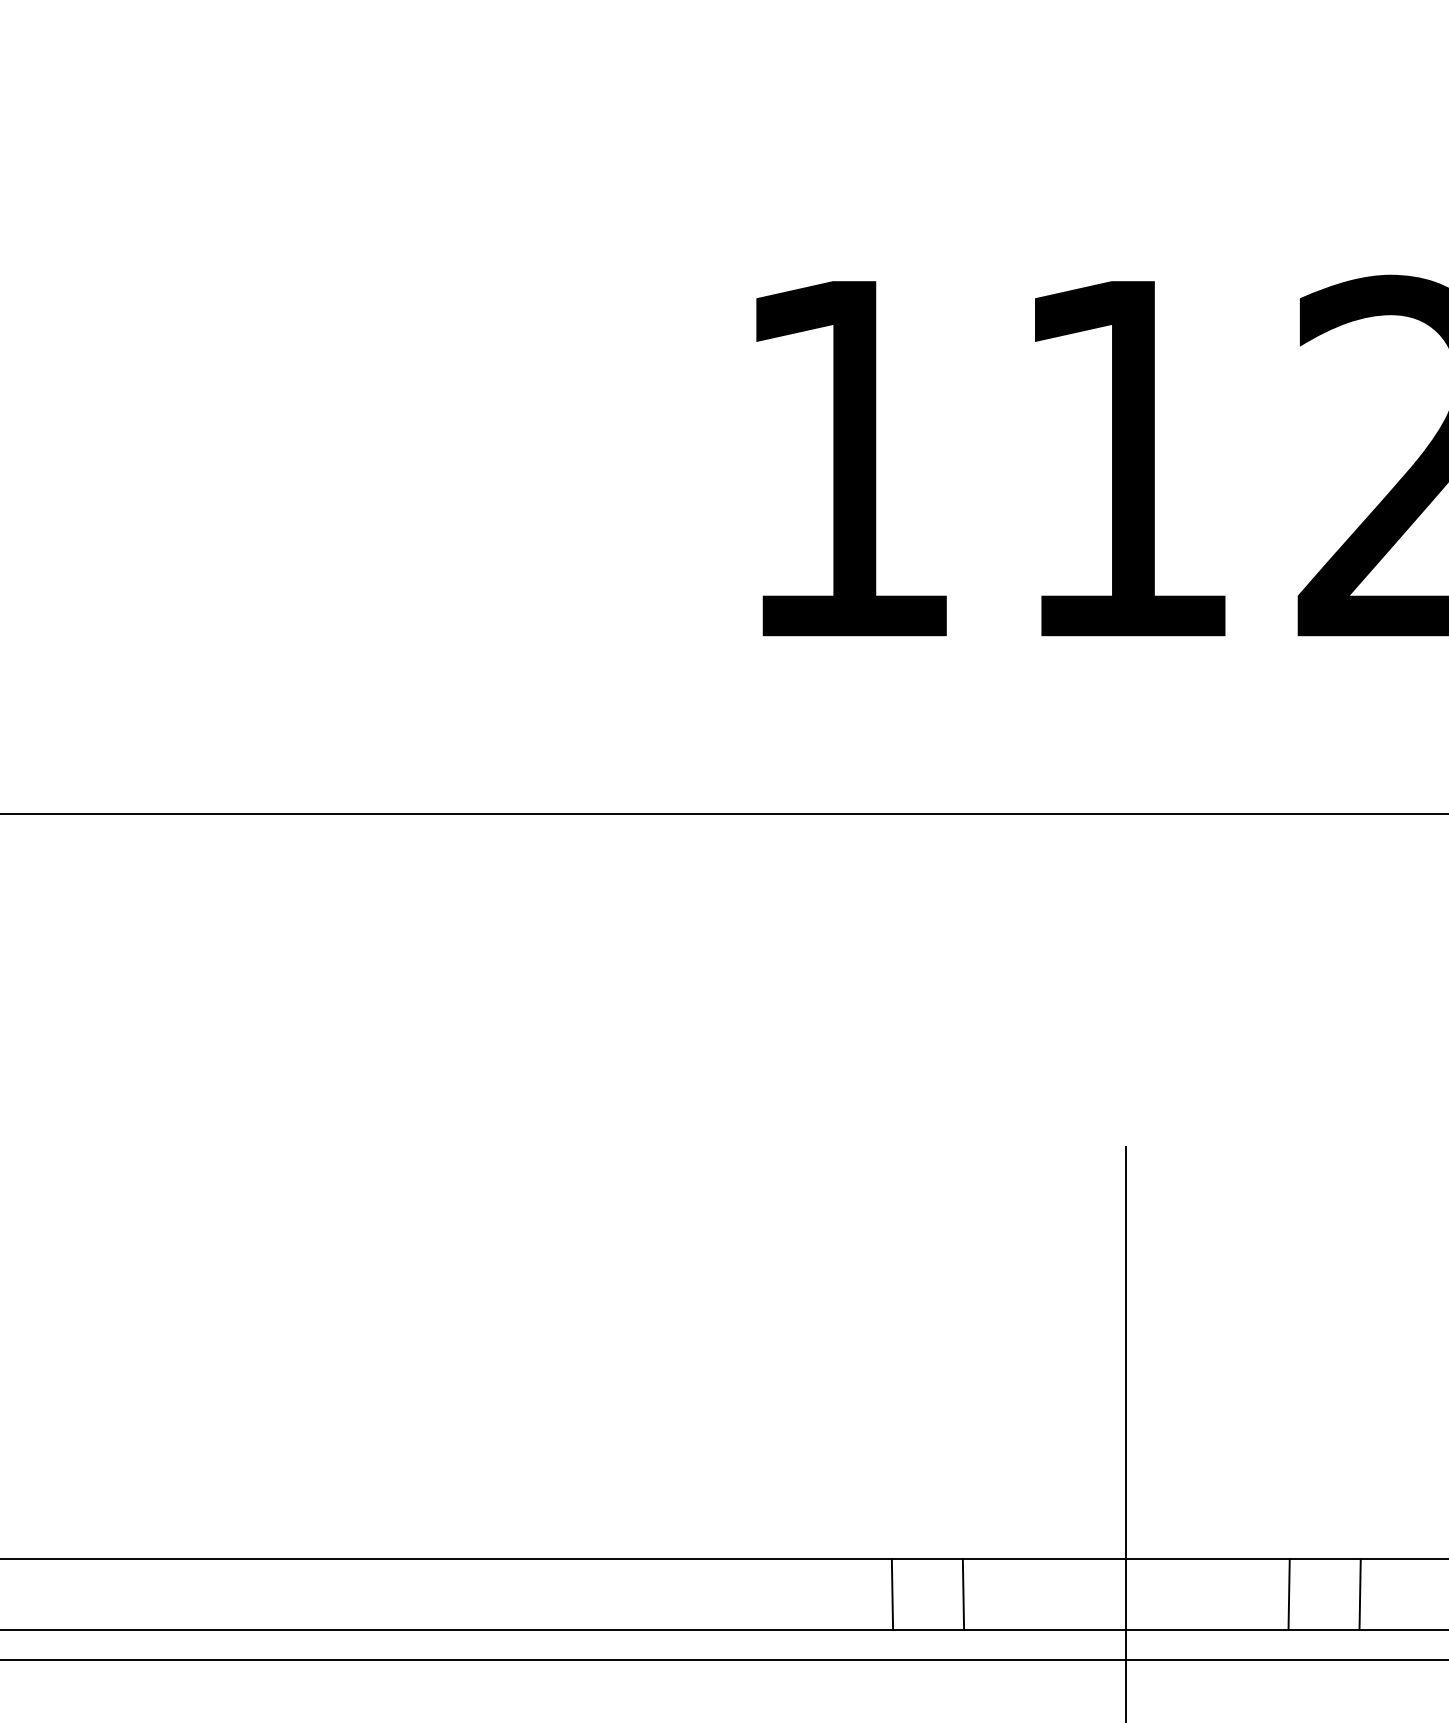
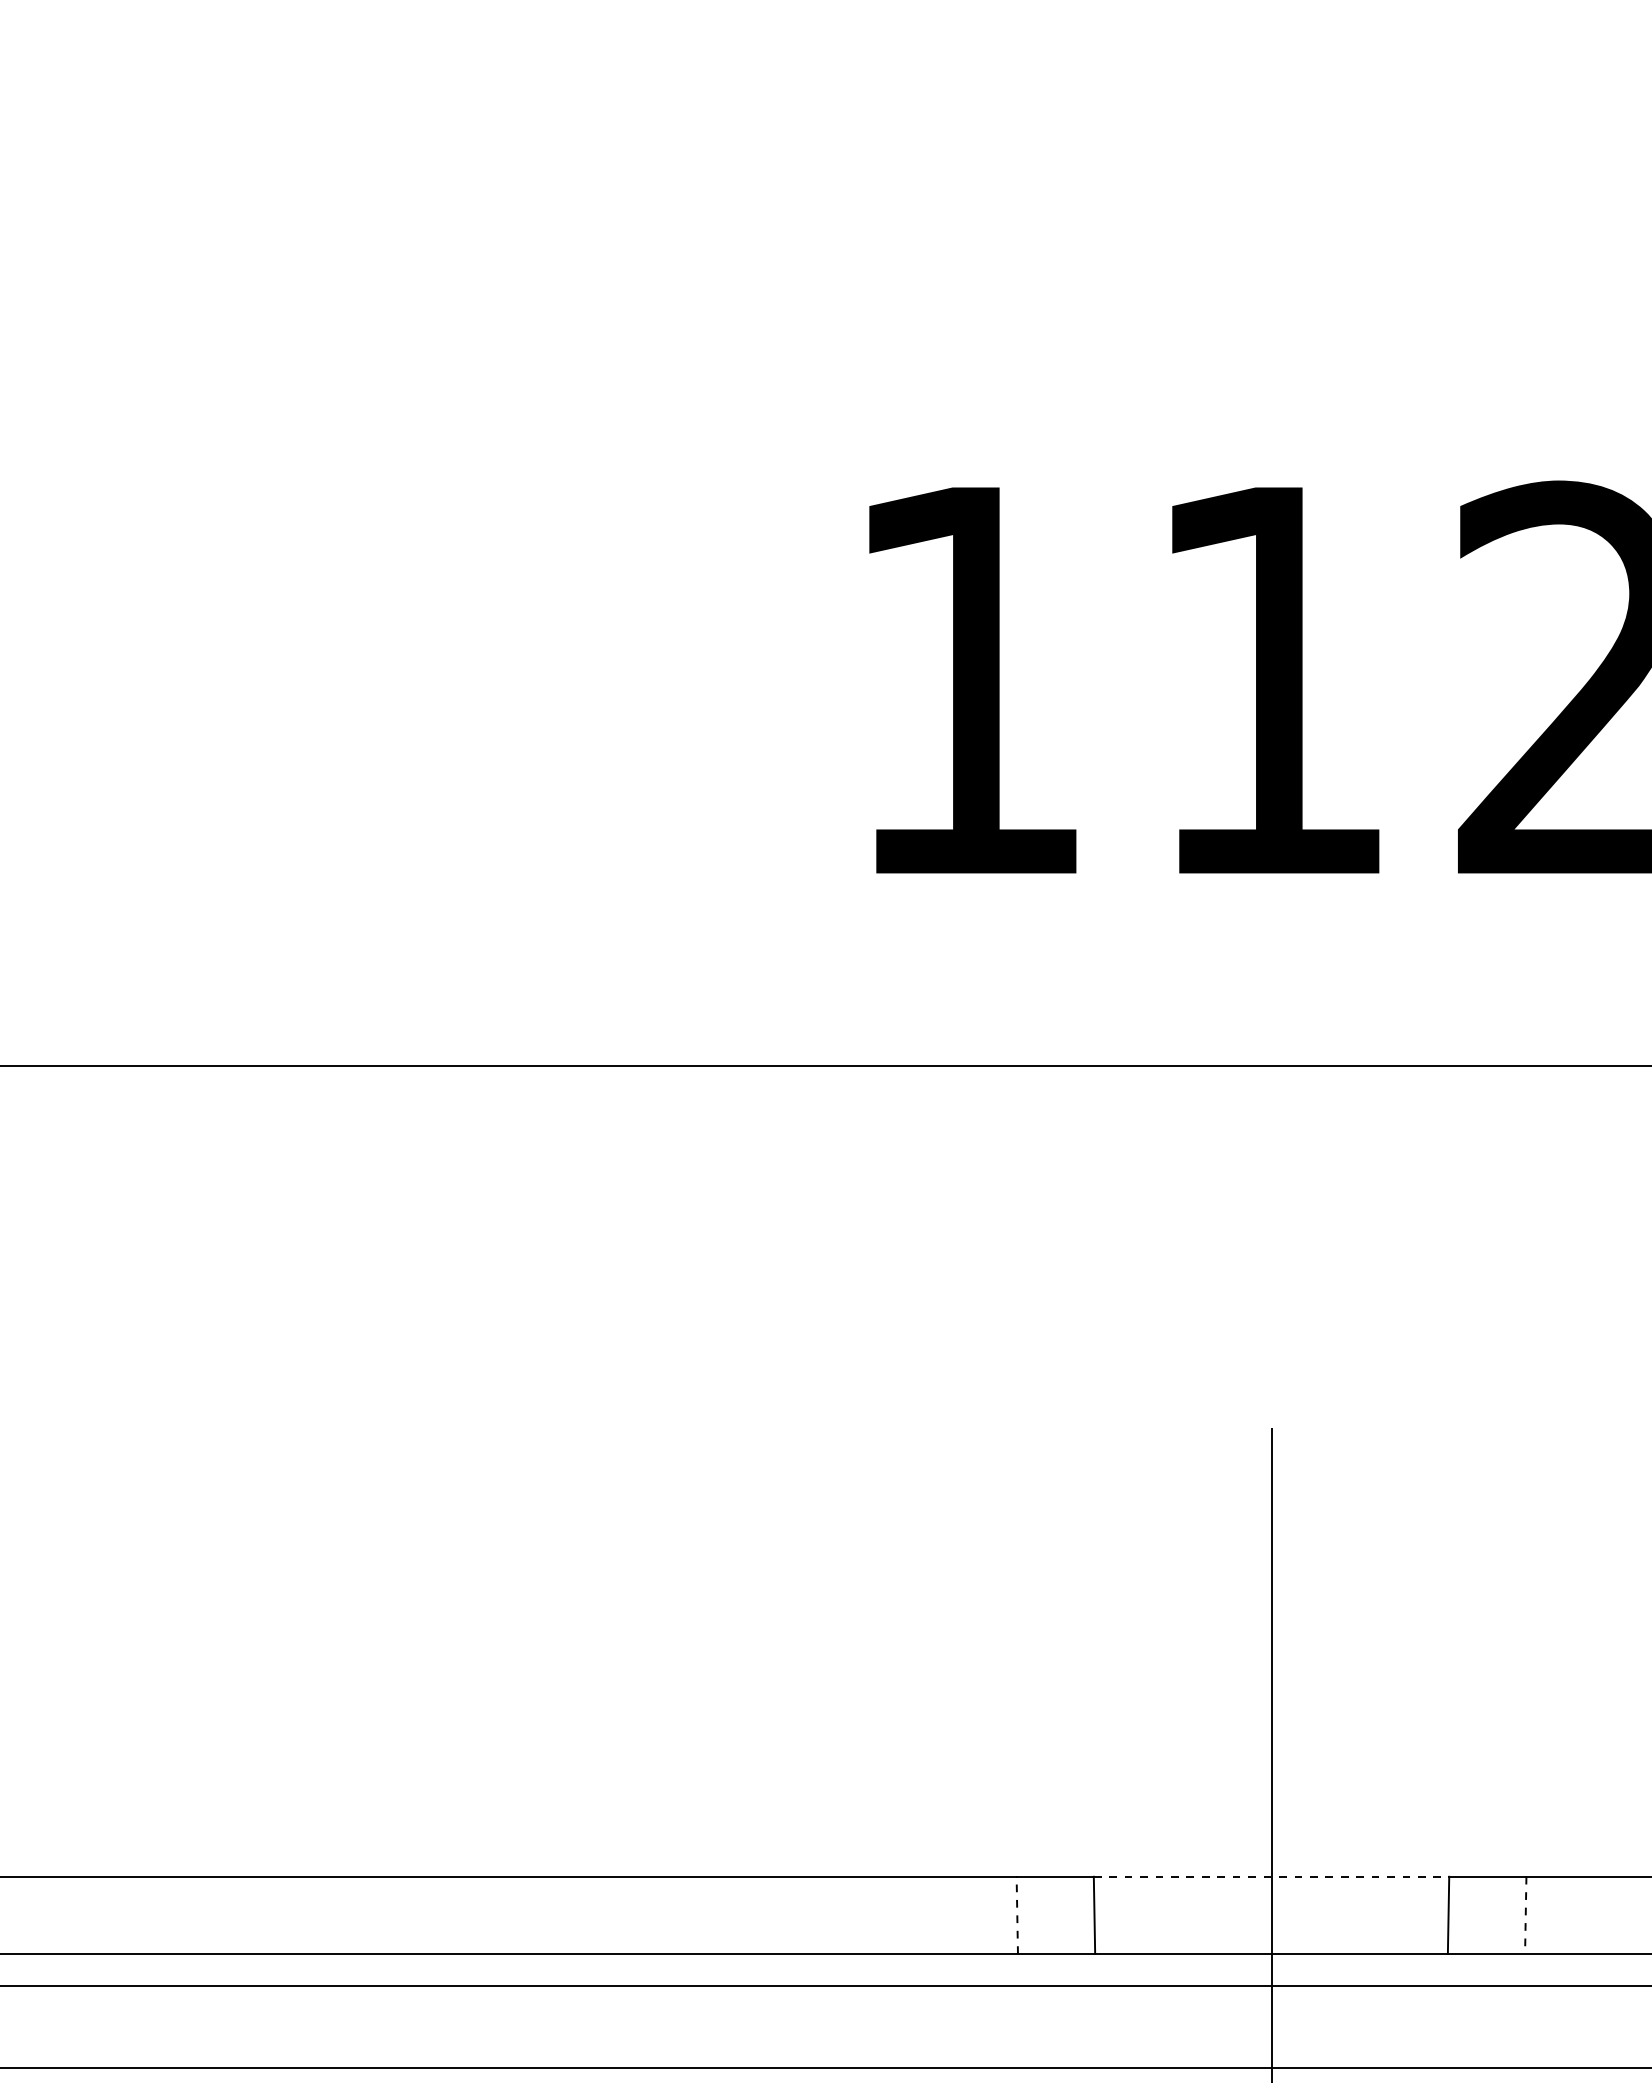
line: (1126, 1558) -> (1271, 1876), solid -> dashed
line: (892, 1594) -> (1017, 1915), solid -> dashed
line: (1359, 1594) -> (1525, 1915), solid -> dashed

